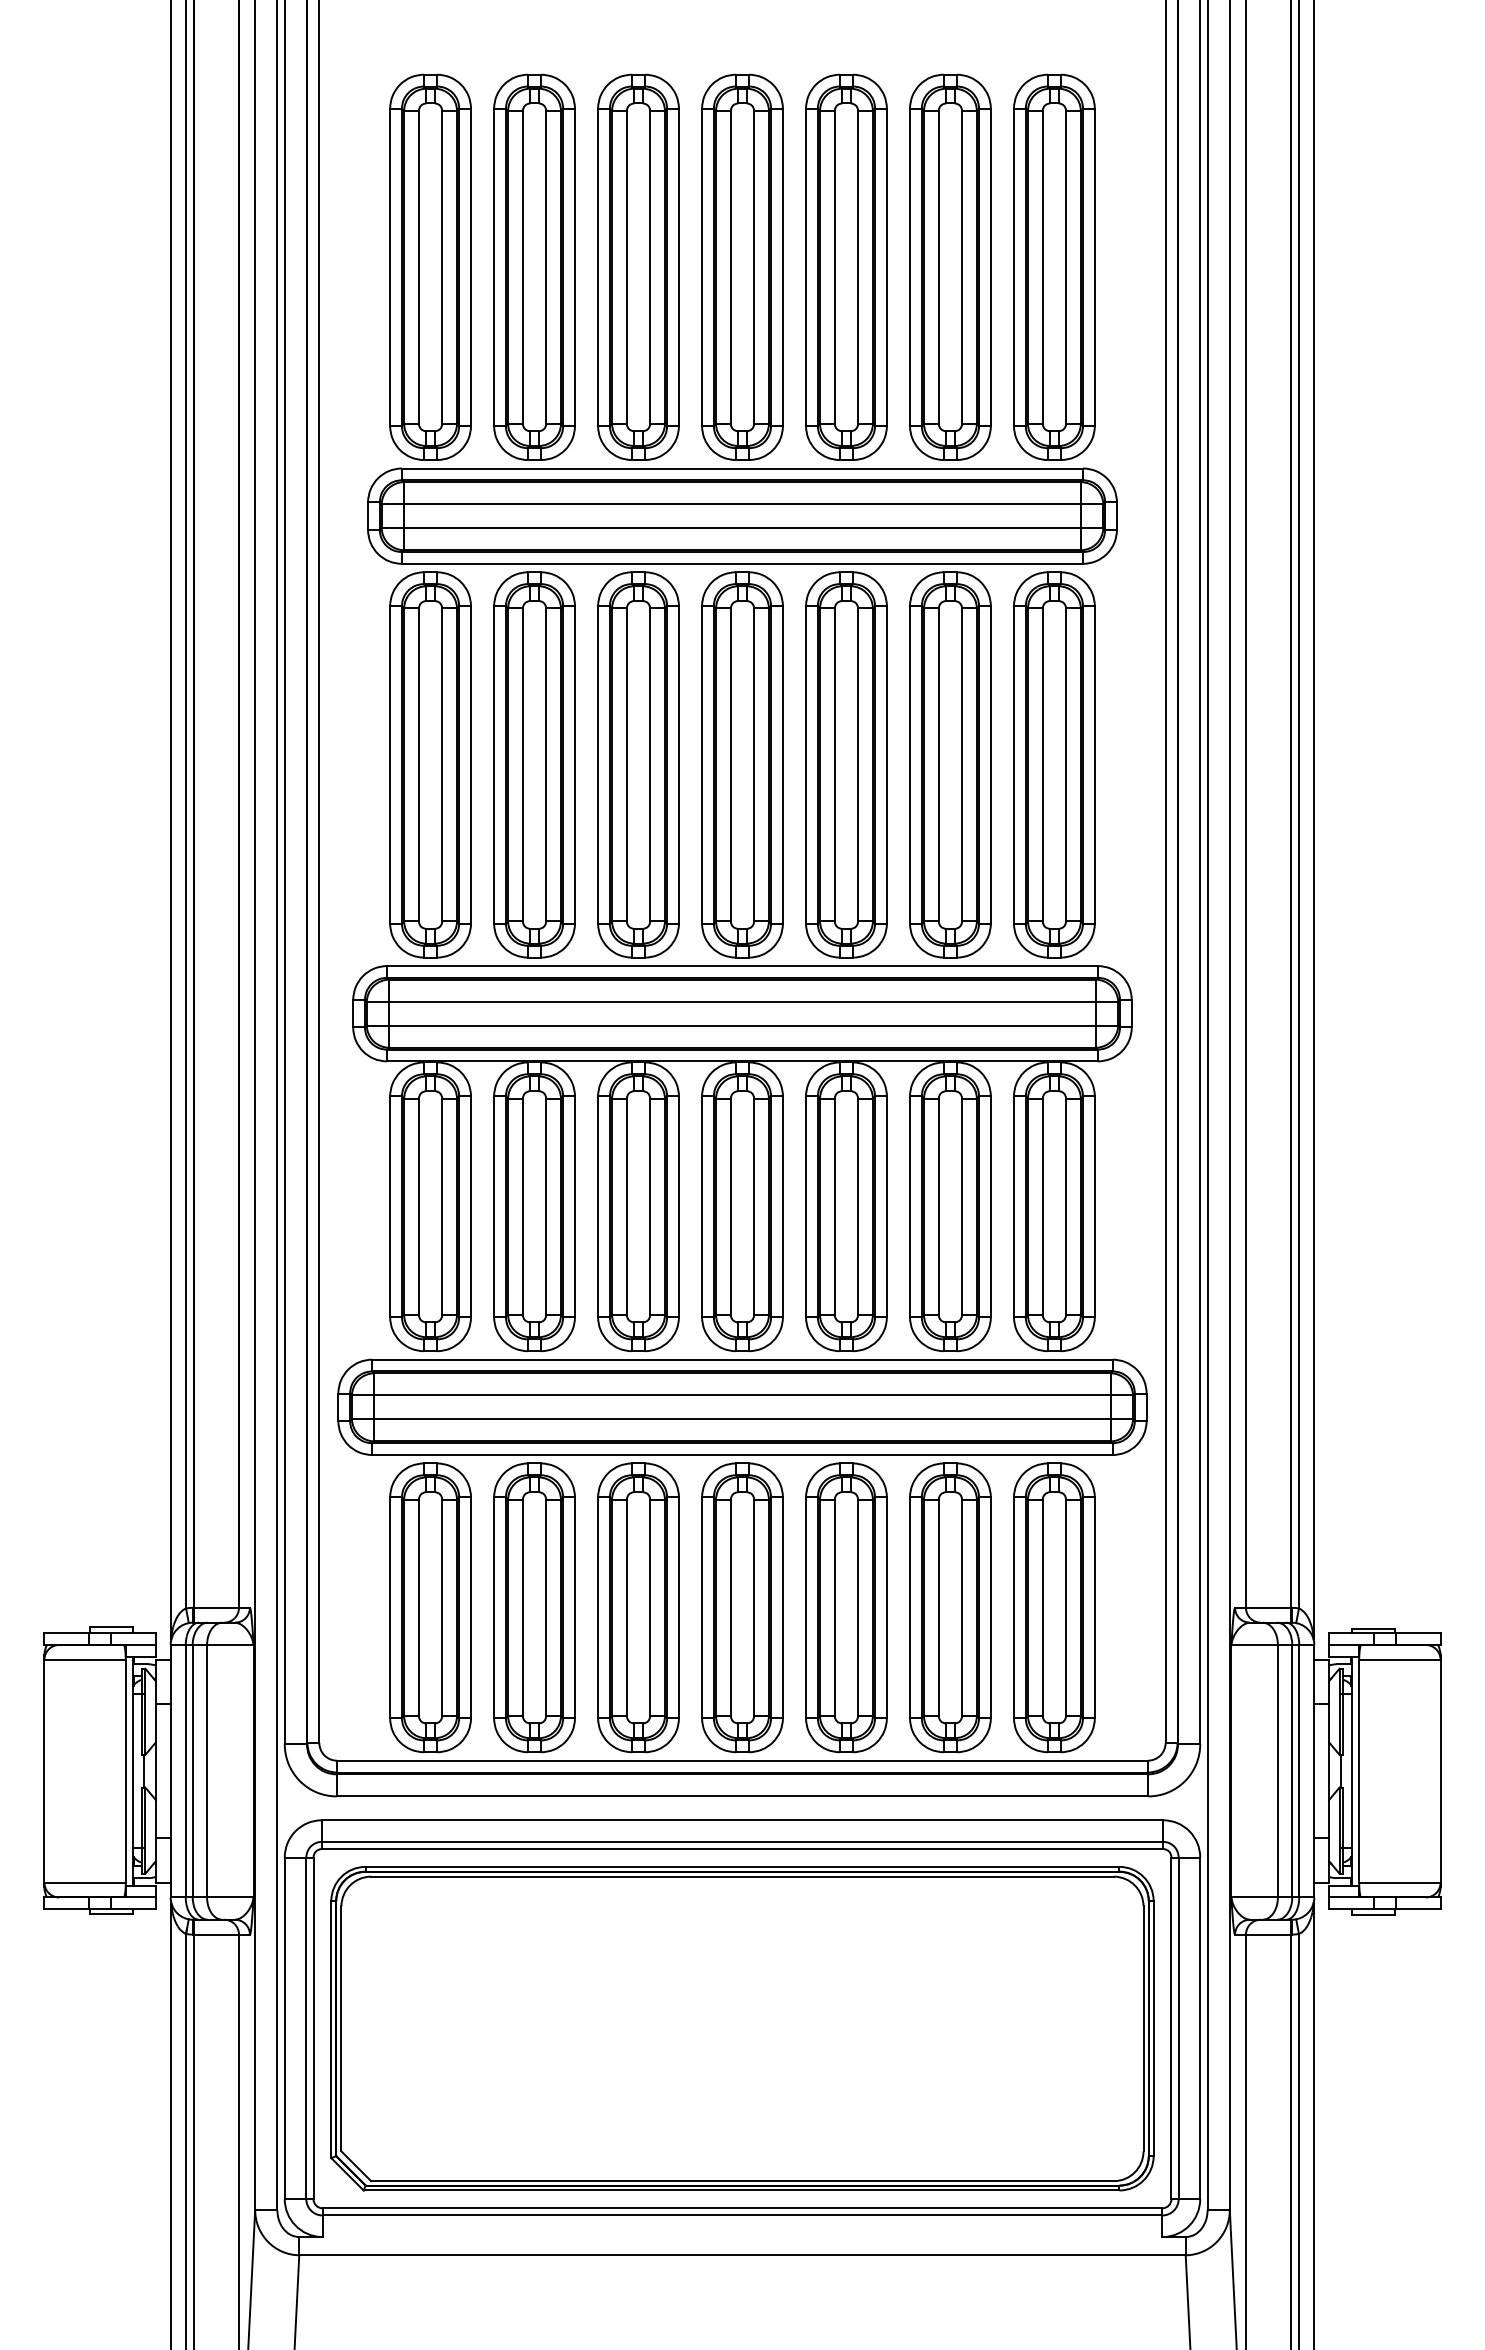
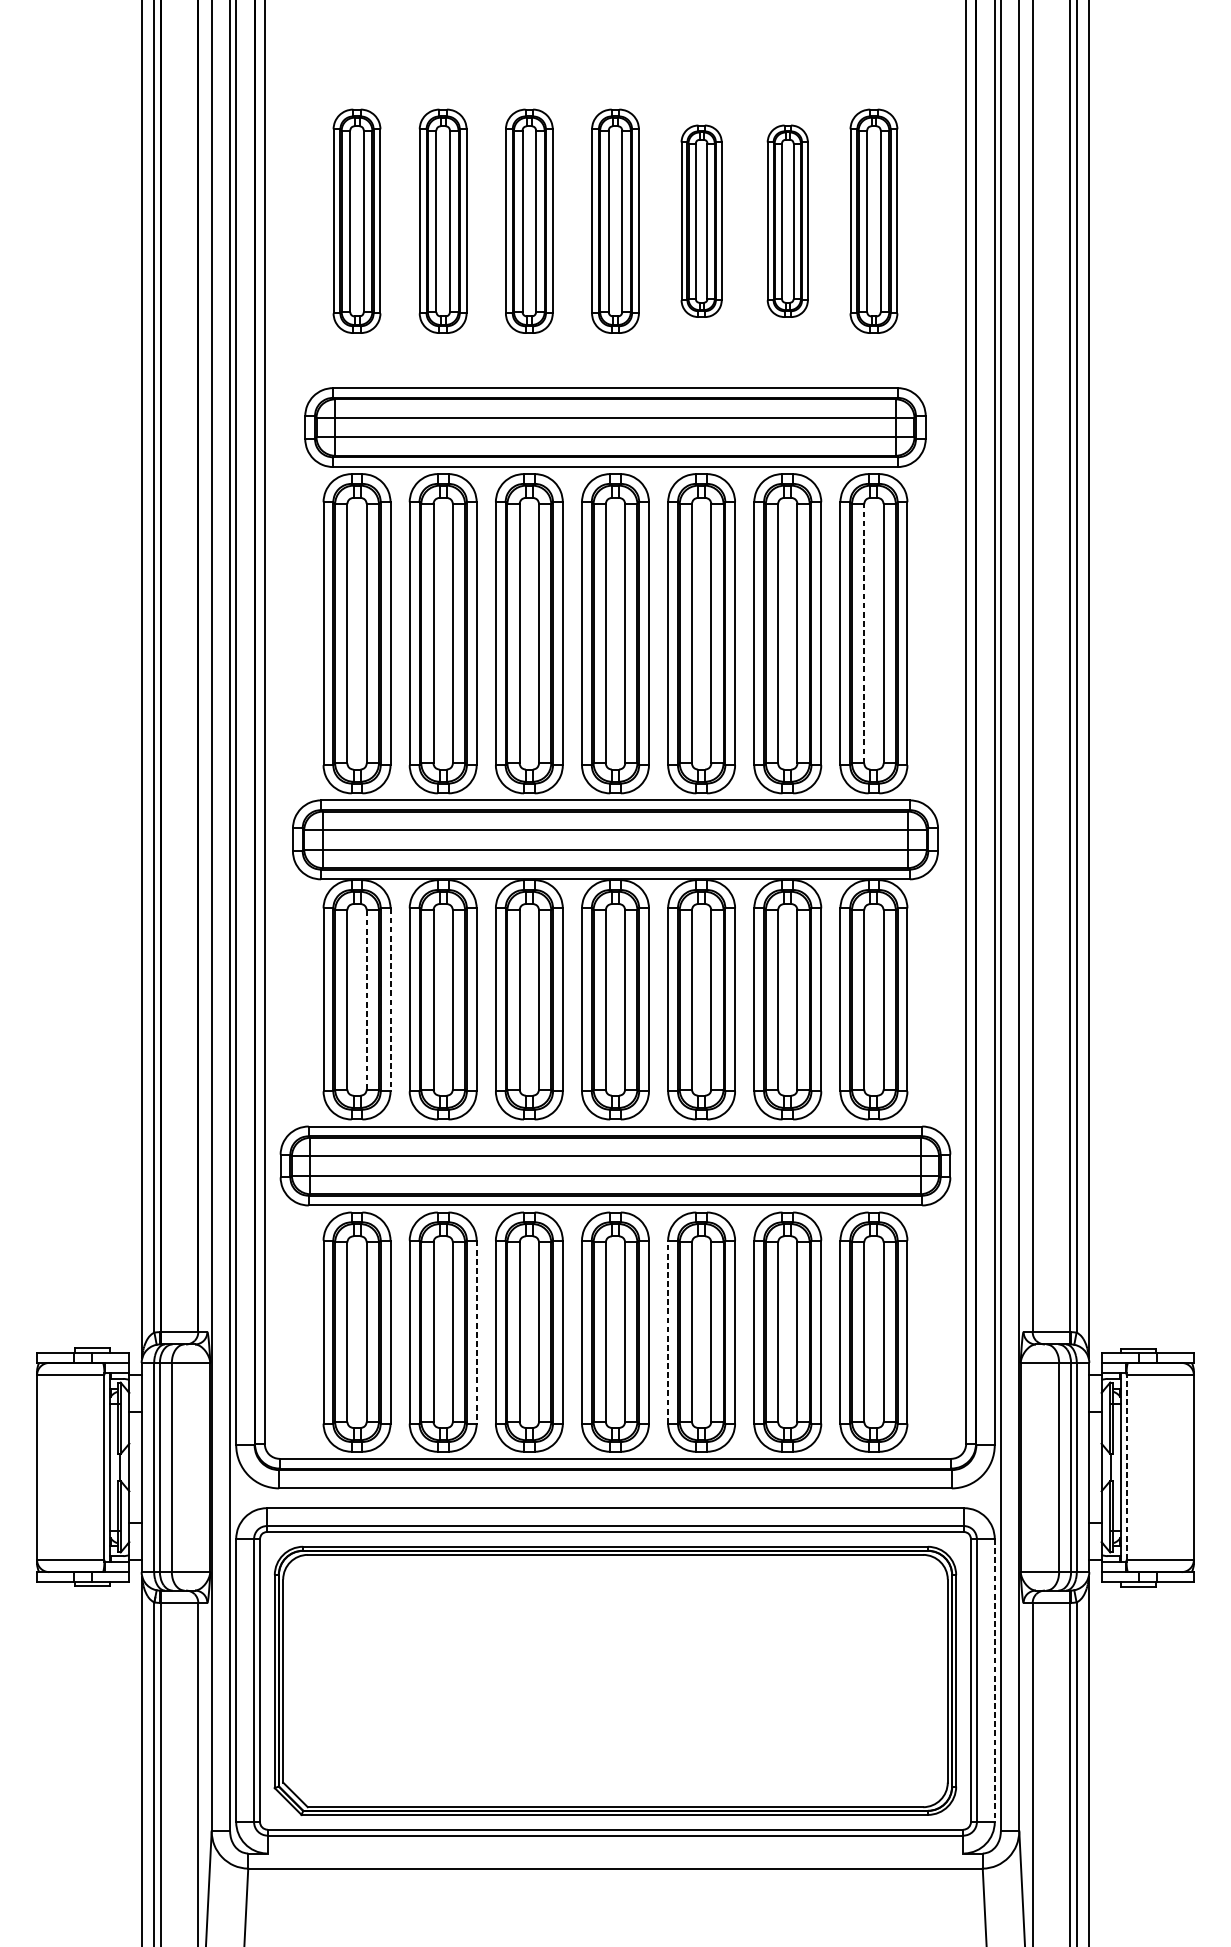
part: (430, 266) -> (356, 220), size x0.7
part: (534, 266) -> (443, 220), size x0.7
part: (638, 266) -> (529, 220), size x0.7
part: (742, 266) -> (615, 220), size x0.7
part: (846, 266) -> (701, 220), size x0.6
part: (950, 266) -> (787, 220), size x0.6
part: (1054, 266) -> (874, 220), size x0.7
line: (1042, 764) -> (864, 633), solid -> dashed
line: (442, 1206) -> (366, 999), solid -> dashed
line: (471, 1207) -> (390, 1000), solid -> dashed
line: (806, 1607) -> (668, 1331), solid -> dashed
line: (574, 1608) -> (476, 1332), solid -> dashed
line: (1359, 1770) -> (1126, 1466), solid -> dashed
line: (1200, 2028) -> (994, 1680), solid -> dashed

